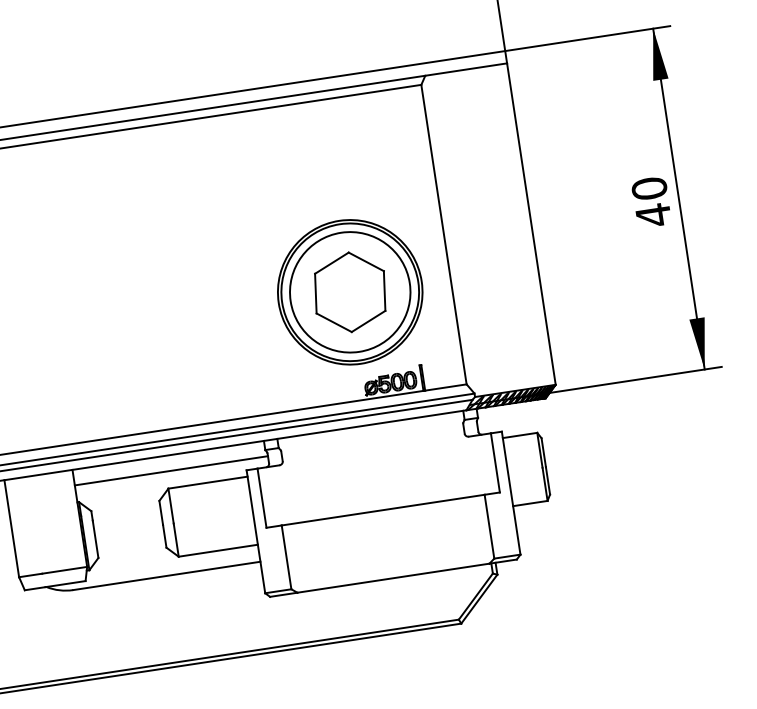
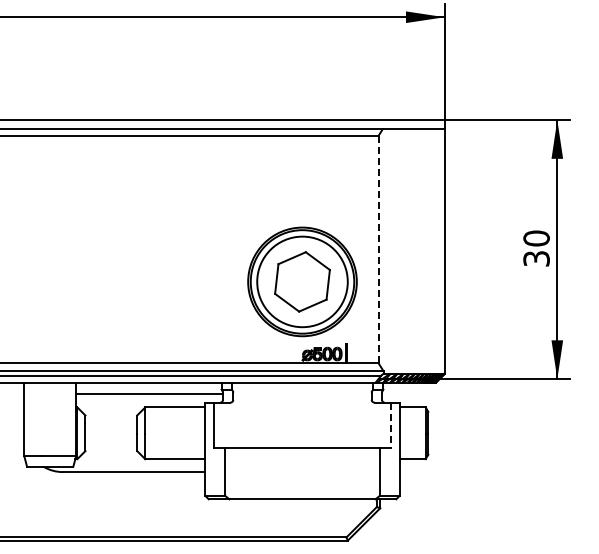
text: (653, 214) -> (536, 258), 40 -> 30
line: (443, 234) -> (378, 249), solid -> dashed
line: (495, 463) -> (391, 425), solid -> dashed

